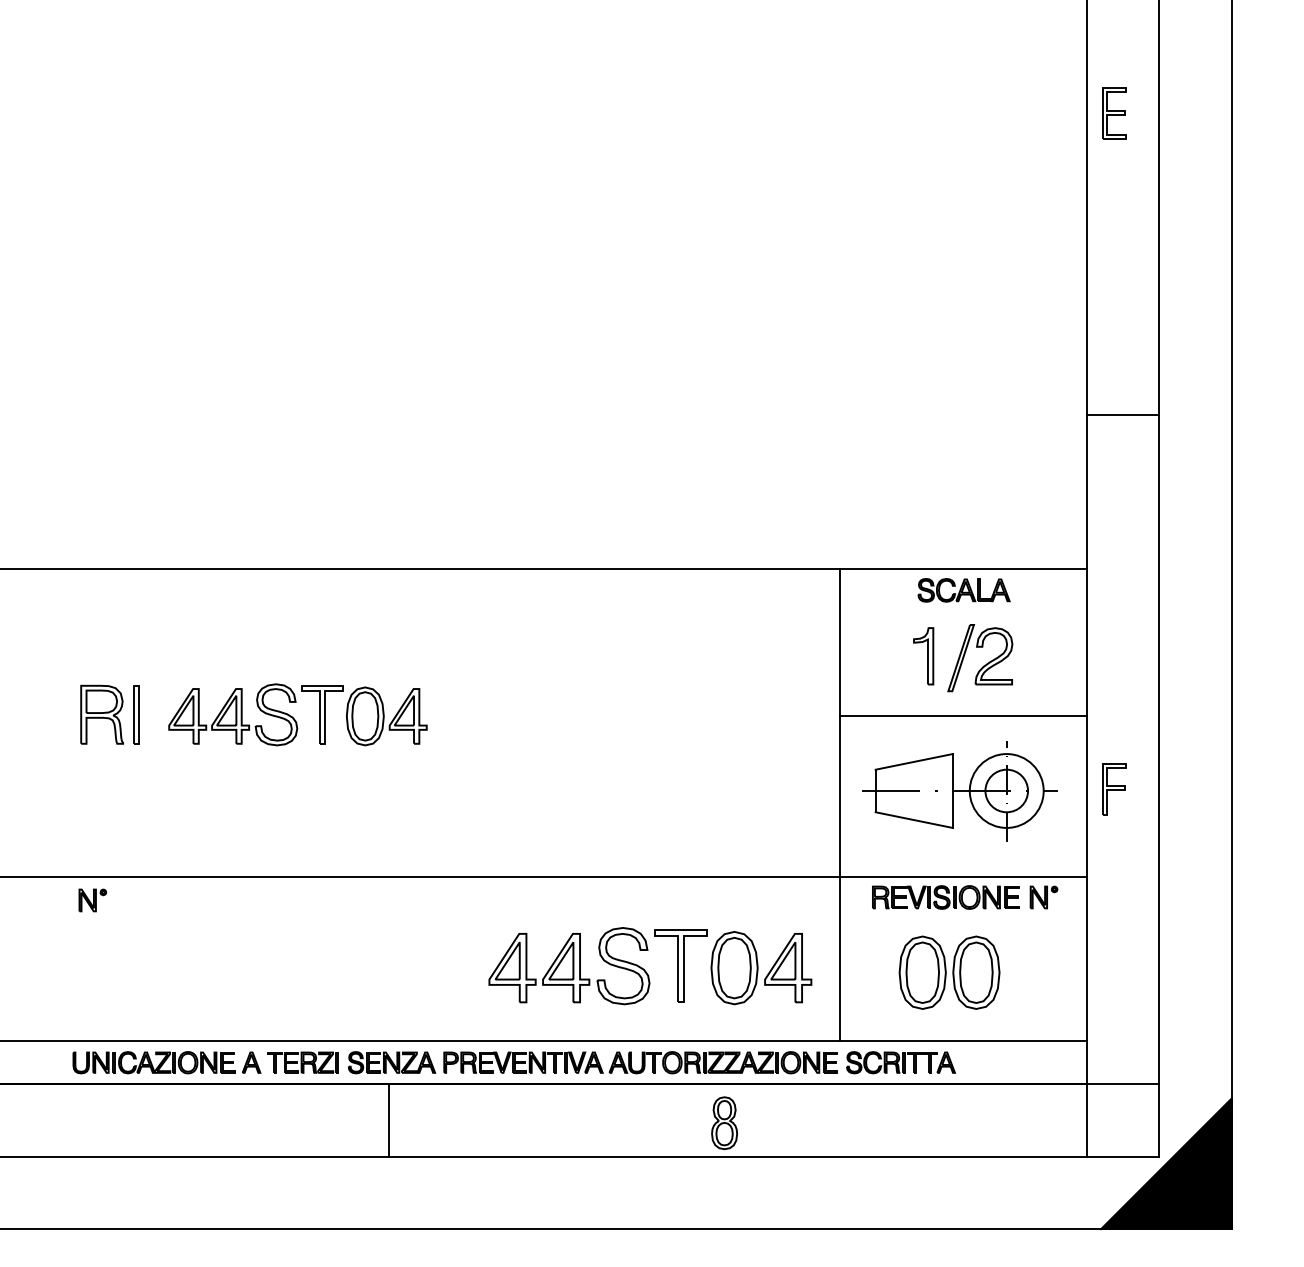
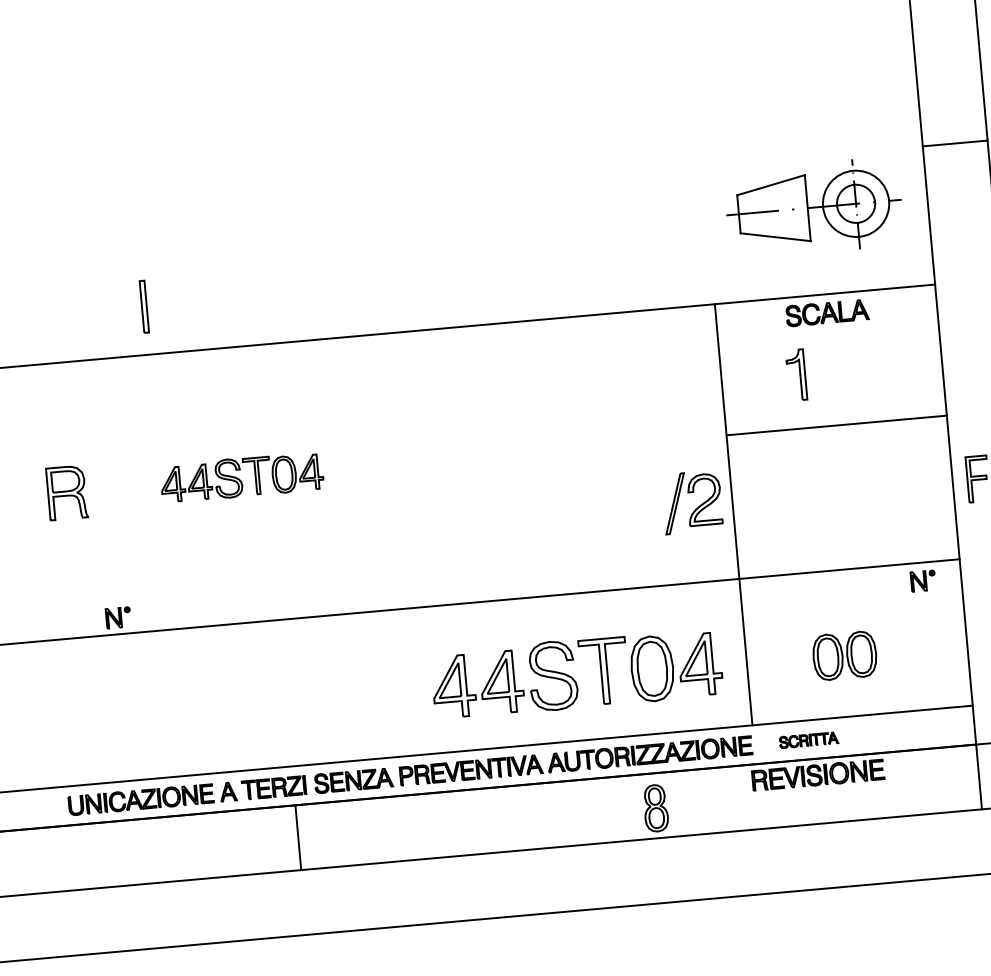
part: (983, 665) -> (695, 508), moved
part: (136, 714) -> (144, 306), moved
part: (297, 714) -> (241, 477), size x0.7
part: (959, 791) -> (813, 208), moved
part: (945, 897) -> (817, 775), moved
part: (92, 900) -> (118, 617), moved
part: (949, 972) -> (844, 655), size x0.7
part: (901, 1062) -> (809, 739), size x0.6
line: (388, 1120) -> (298, 837), moved

